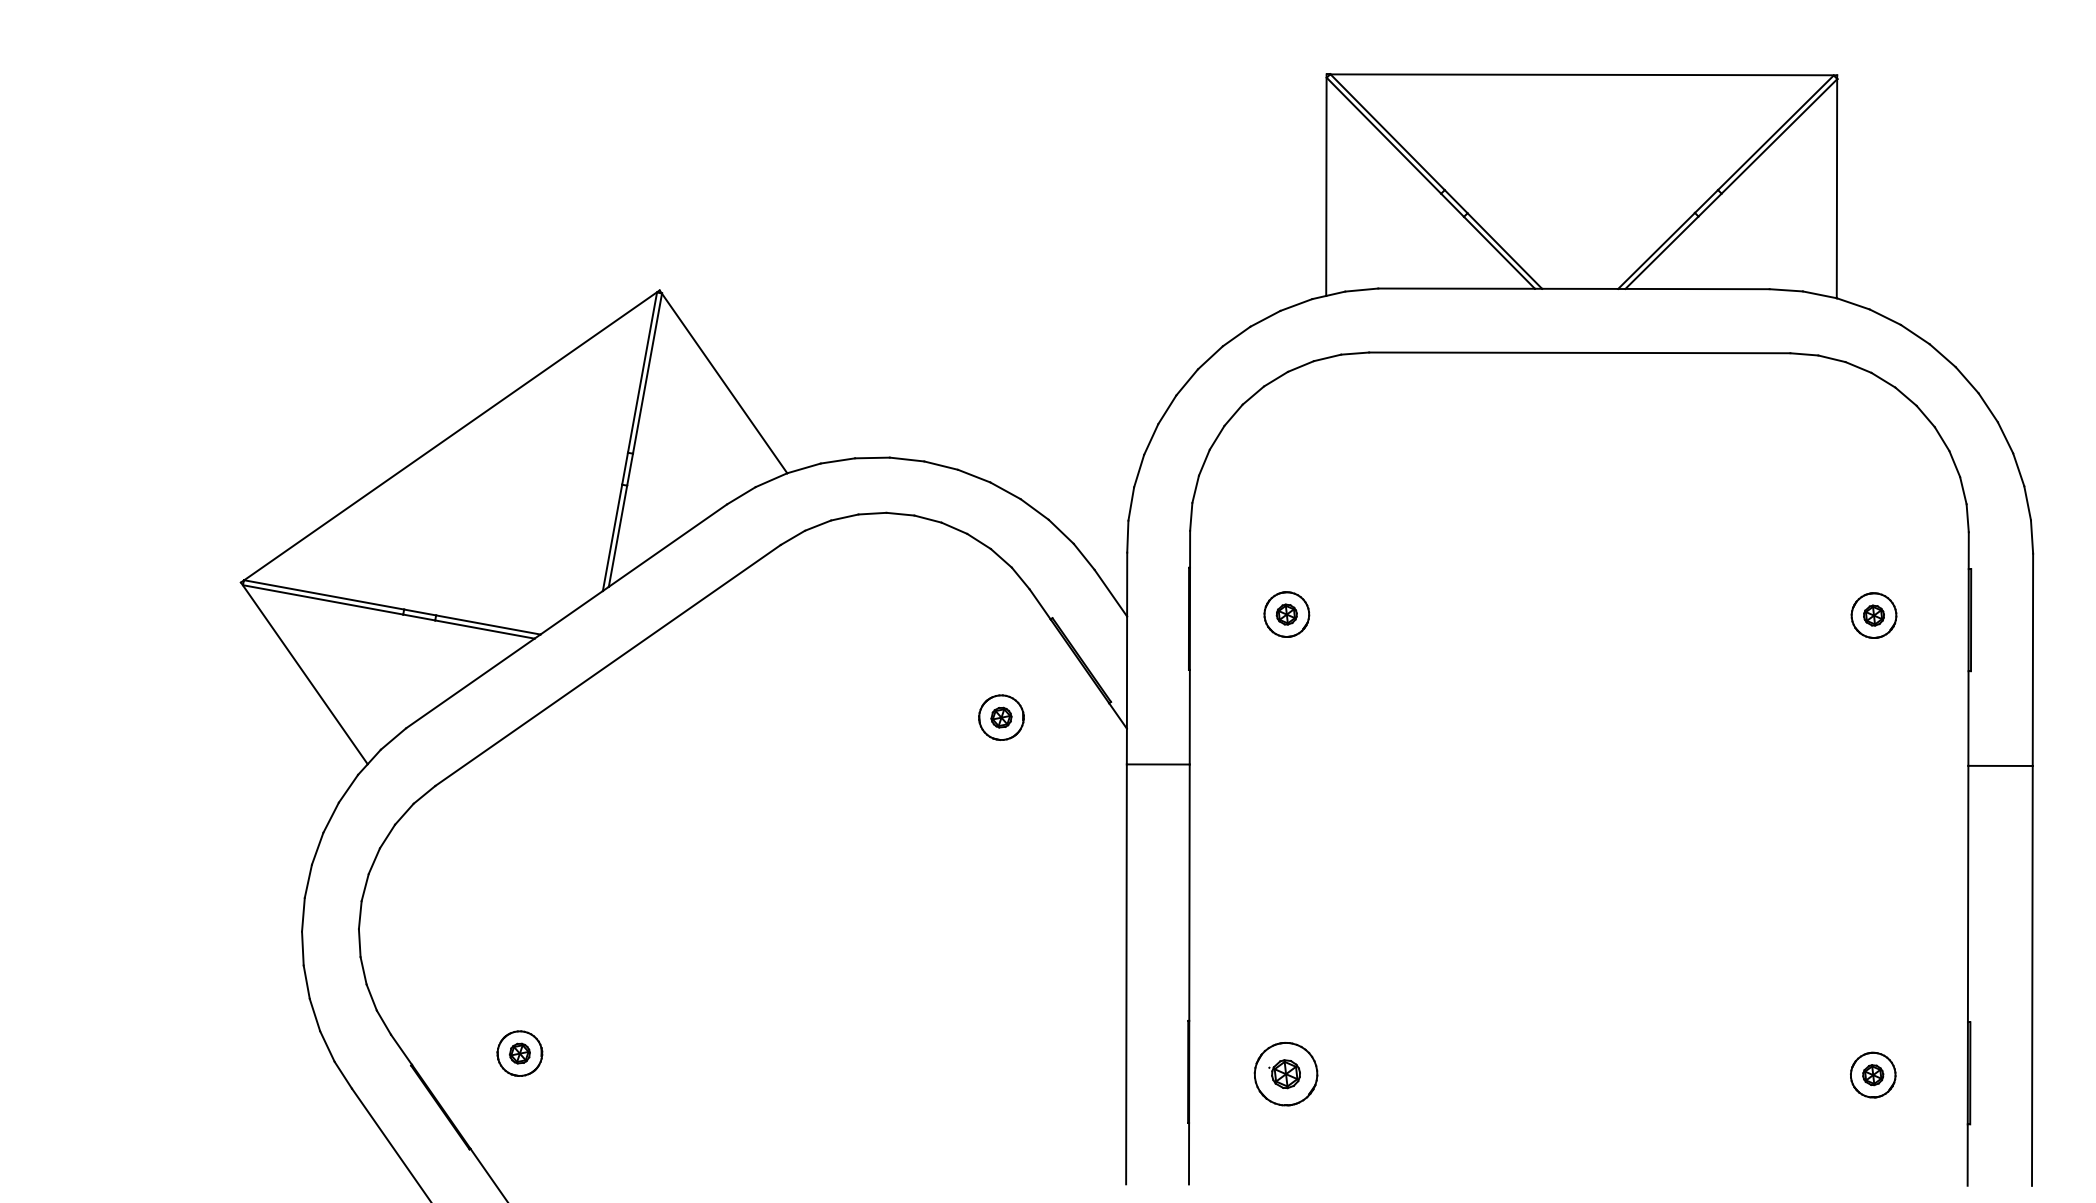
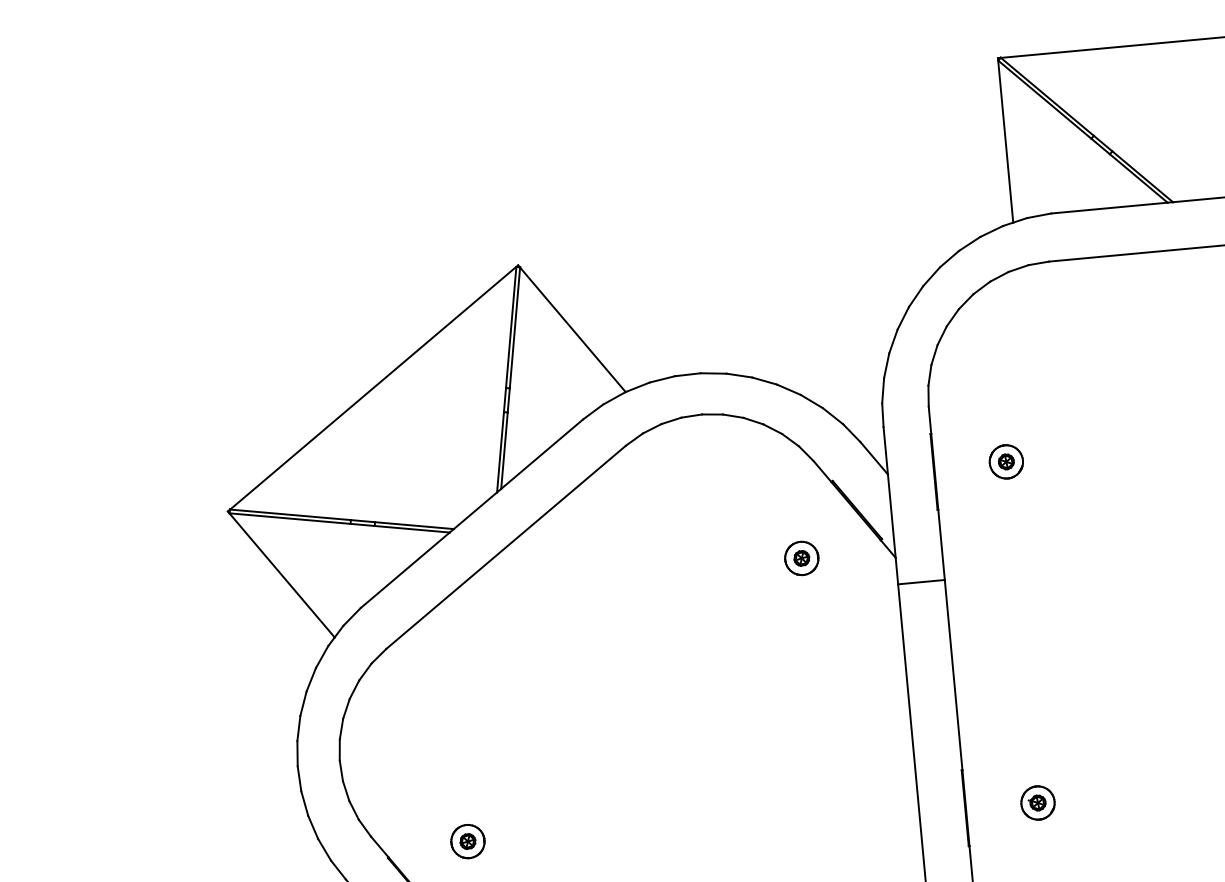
part: (1285, 1073) -> (1037, 802), size x0.71

